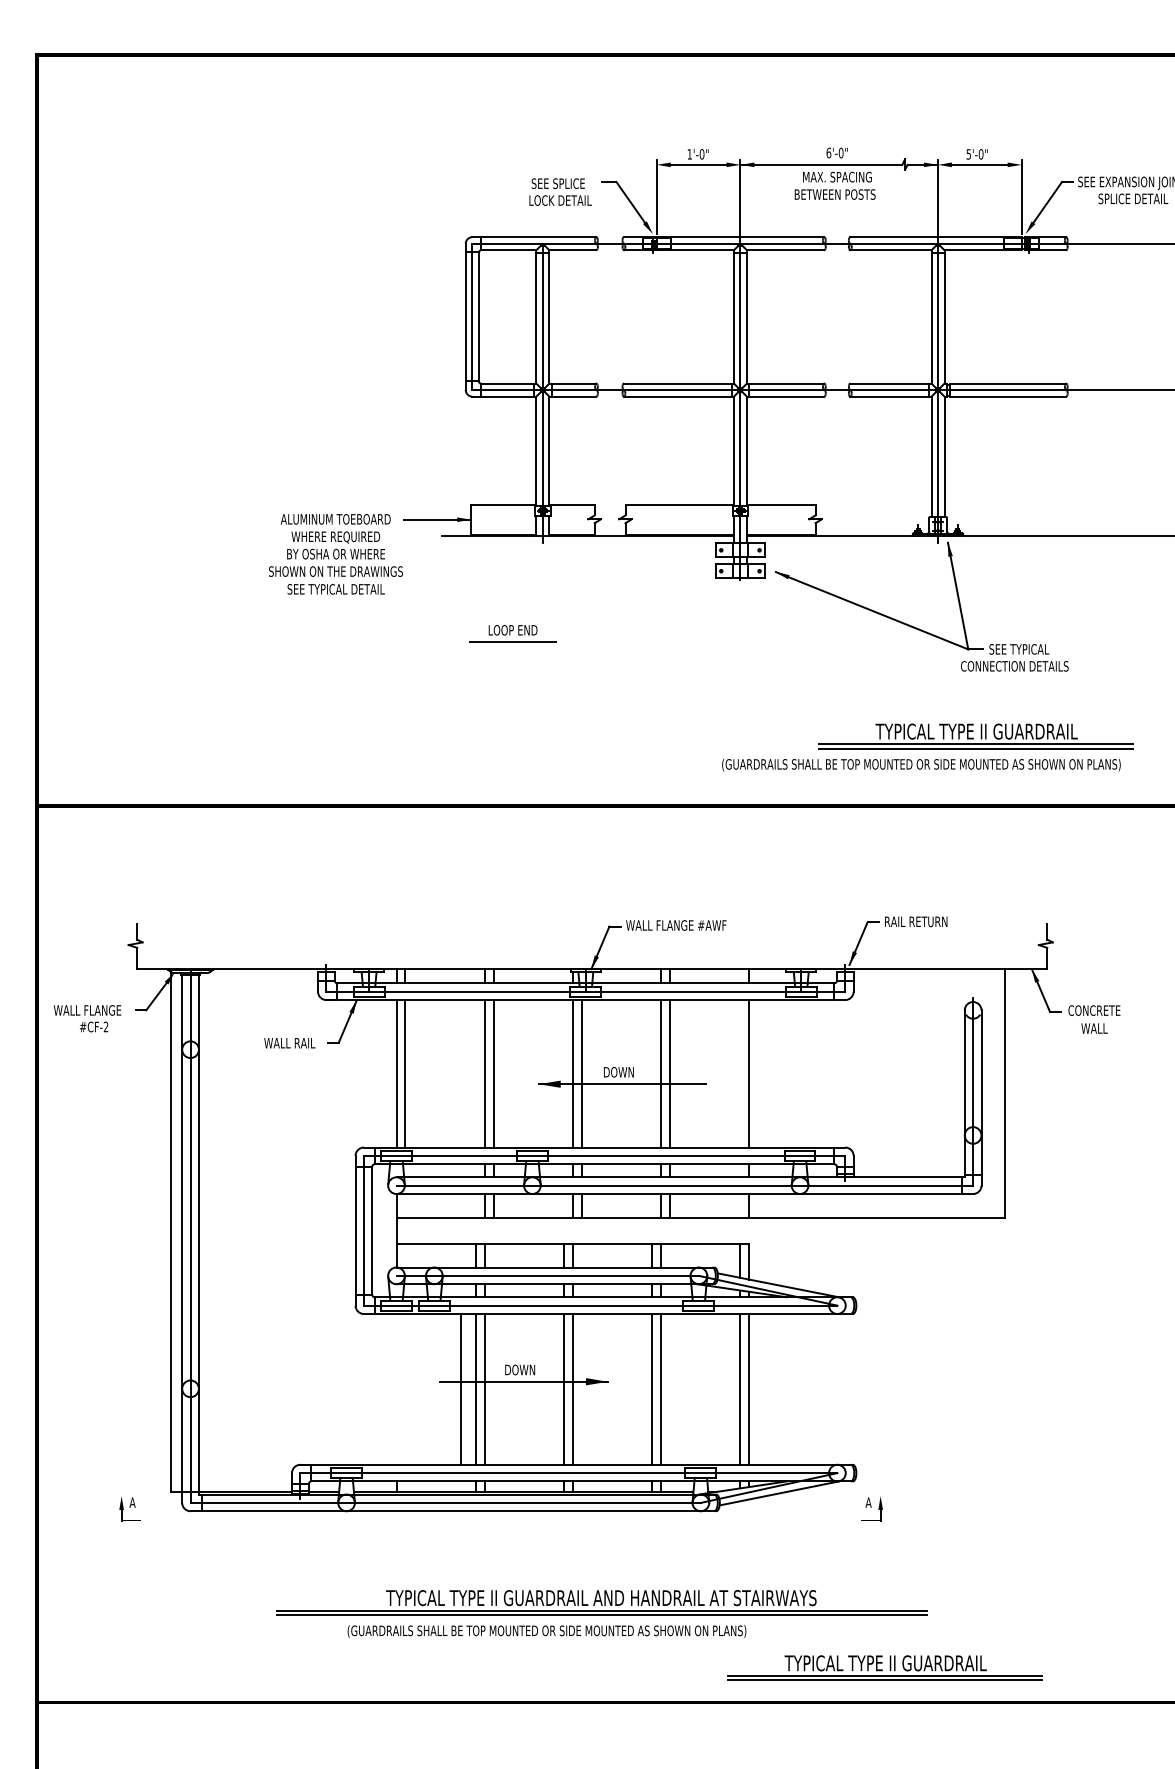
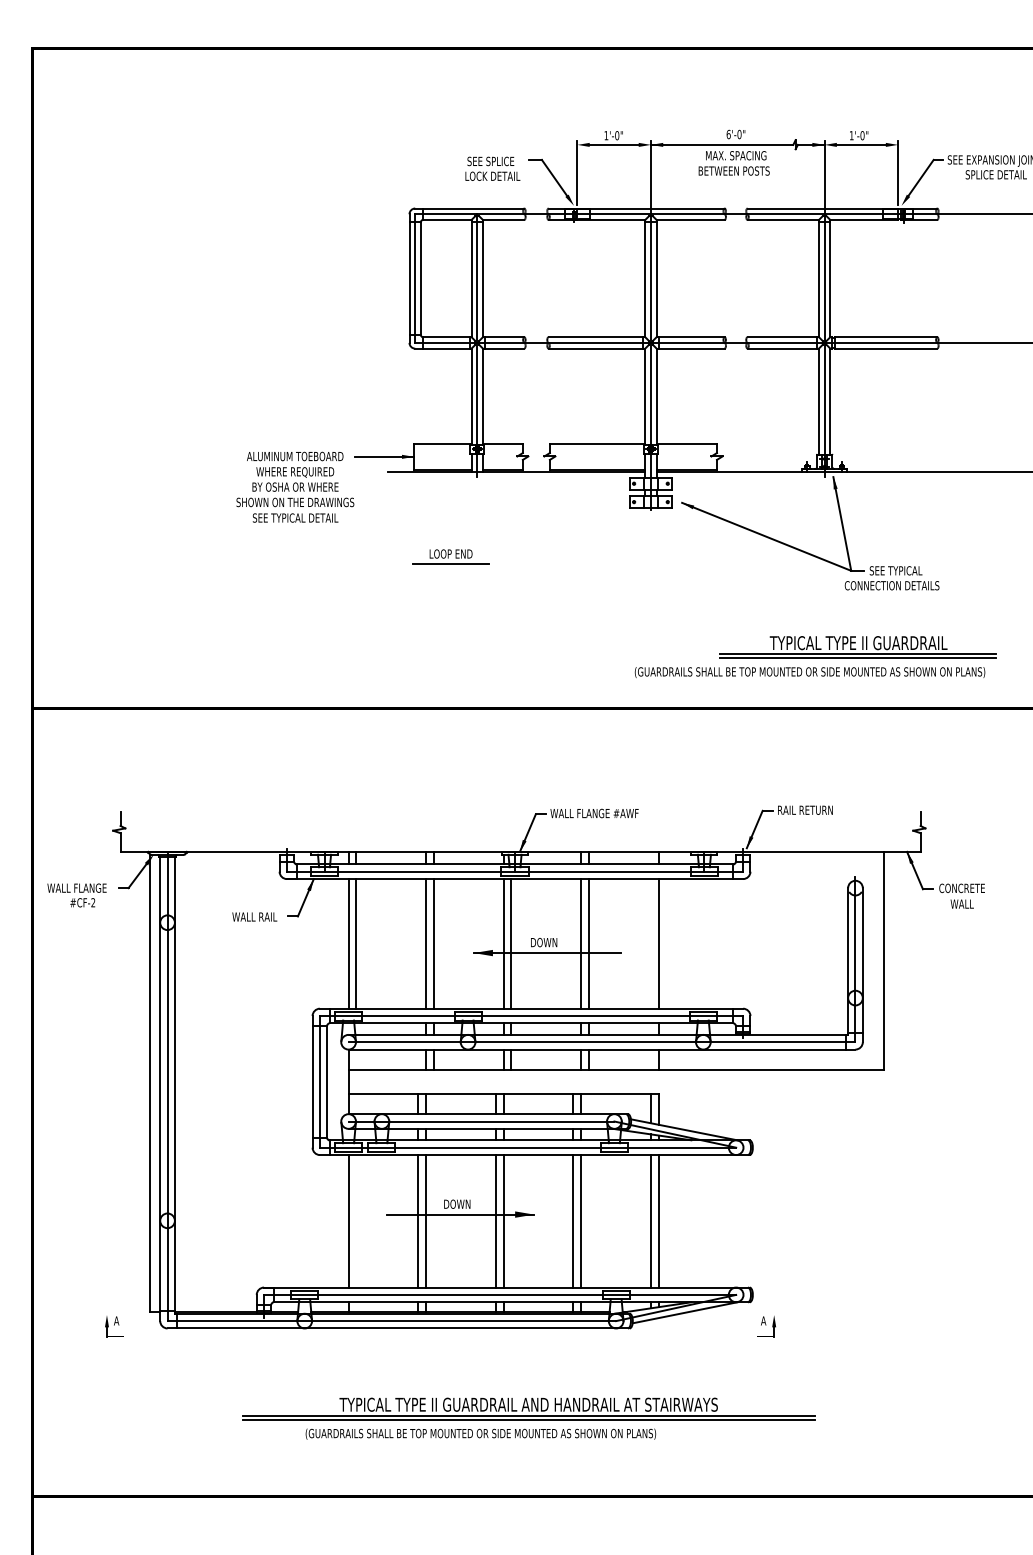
text: (968, 154) -> (851, 135), 5'-0" -> 1'-0"
line: (461, 1389) -> (348, 1221), moved
part: (884, 1668) -> (777, 1466), removed

